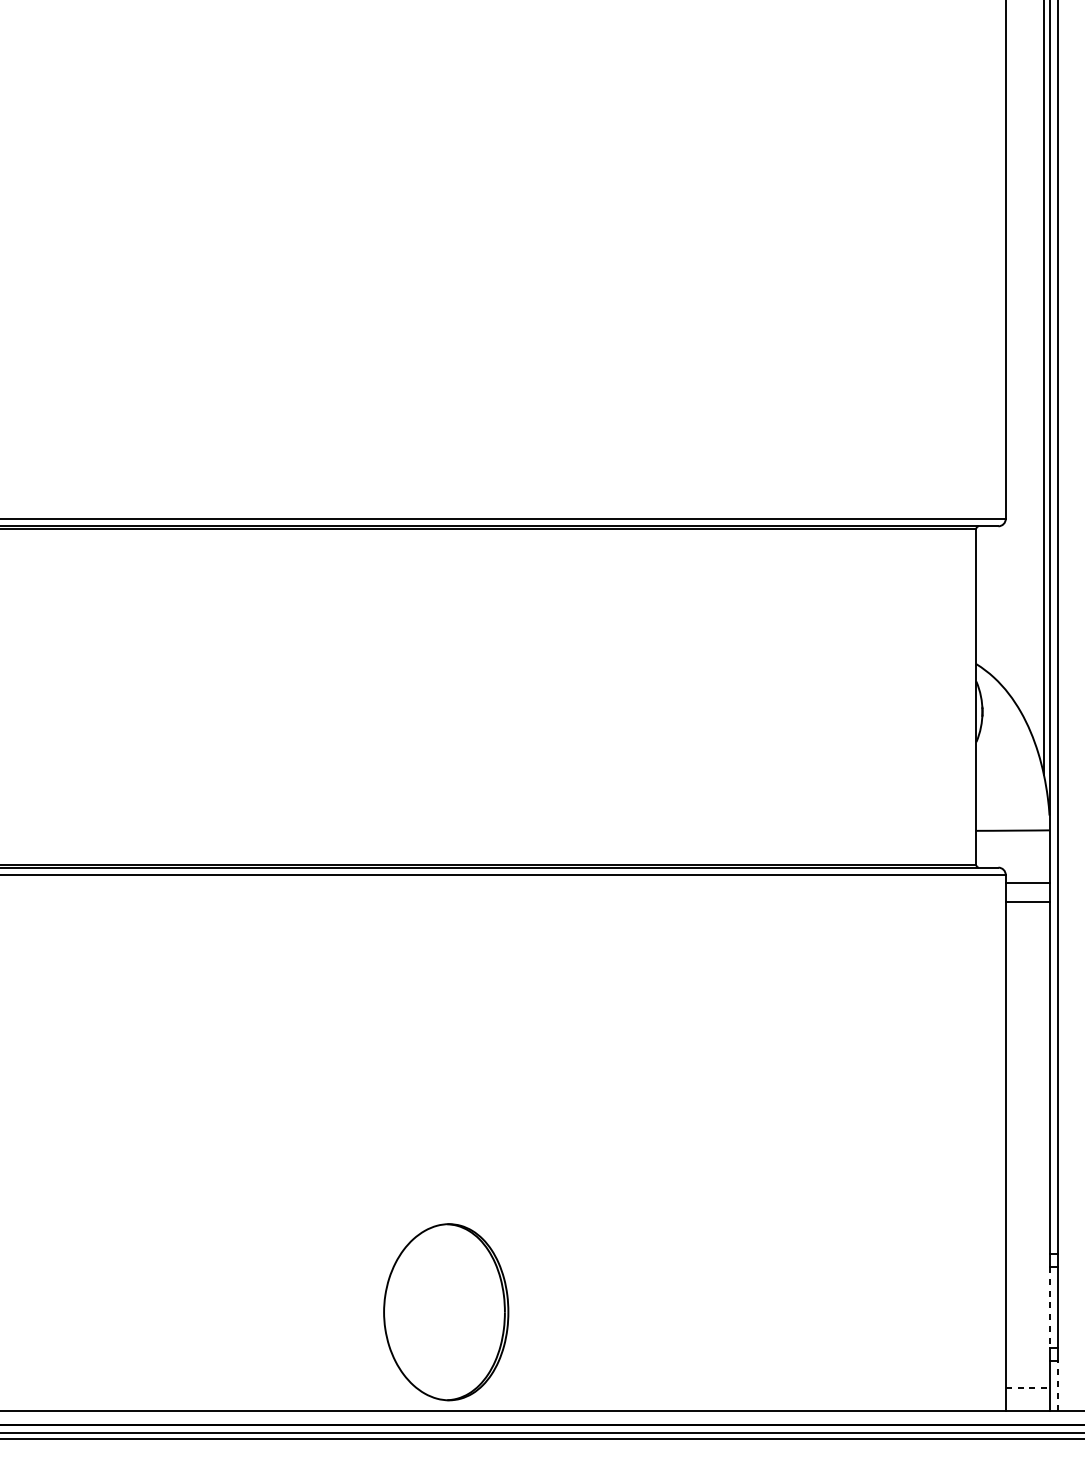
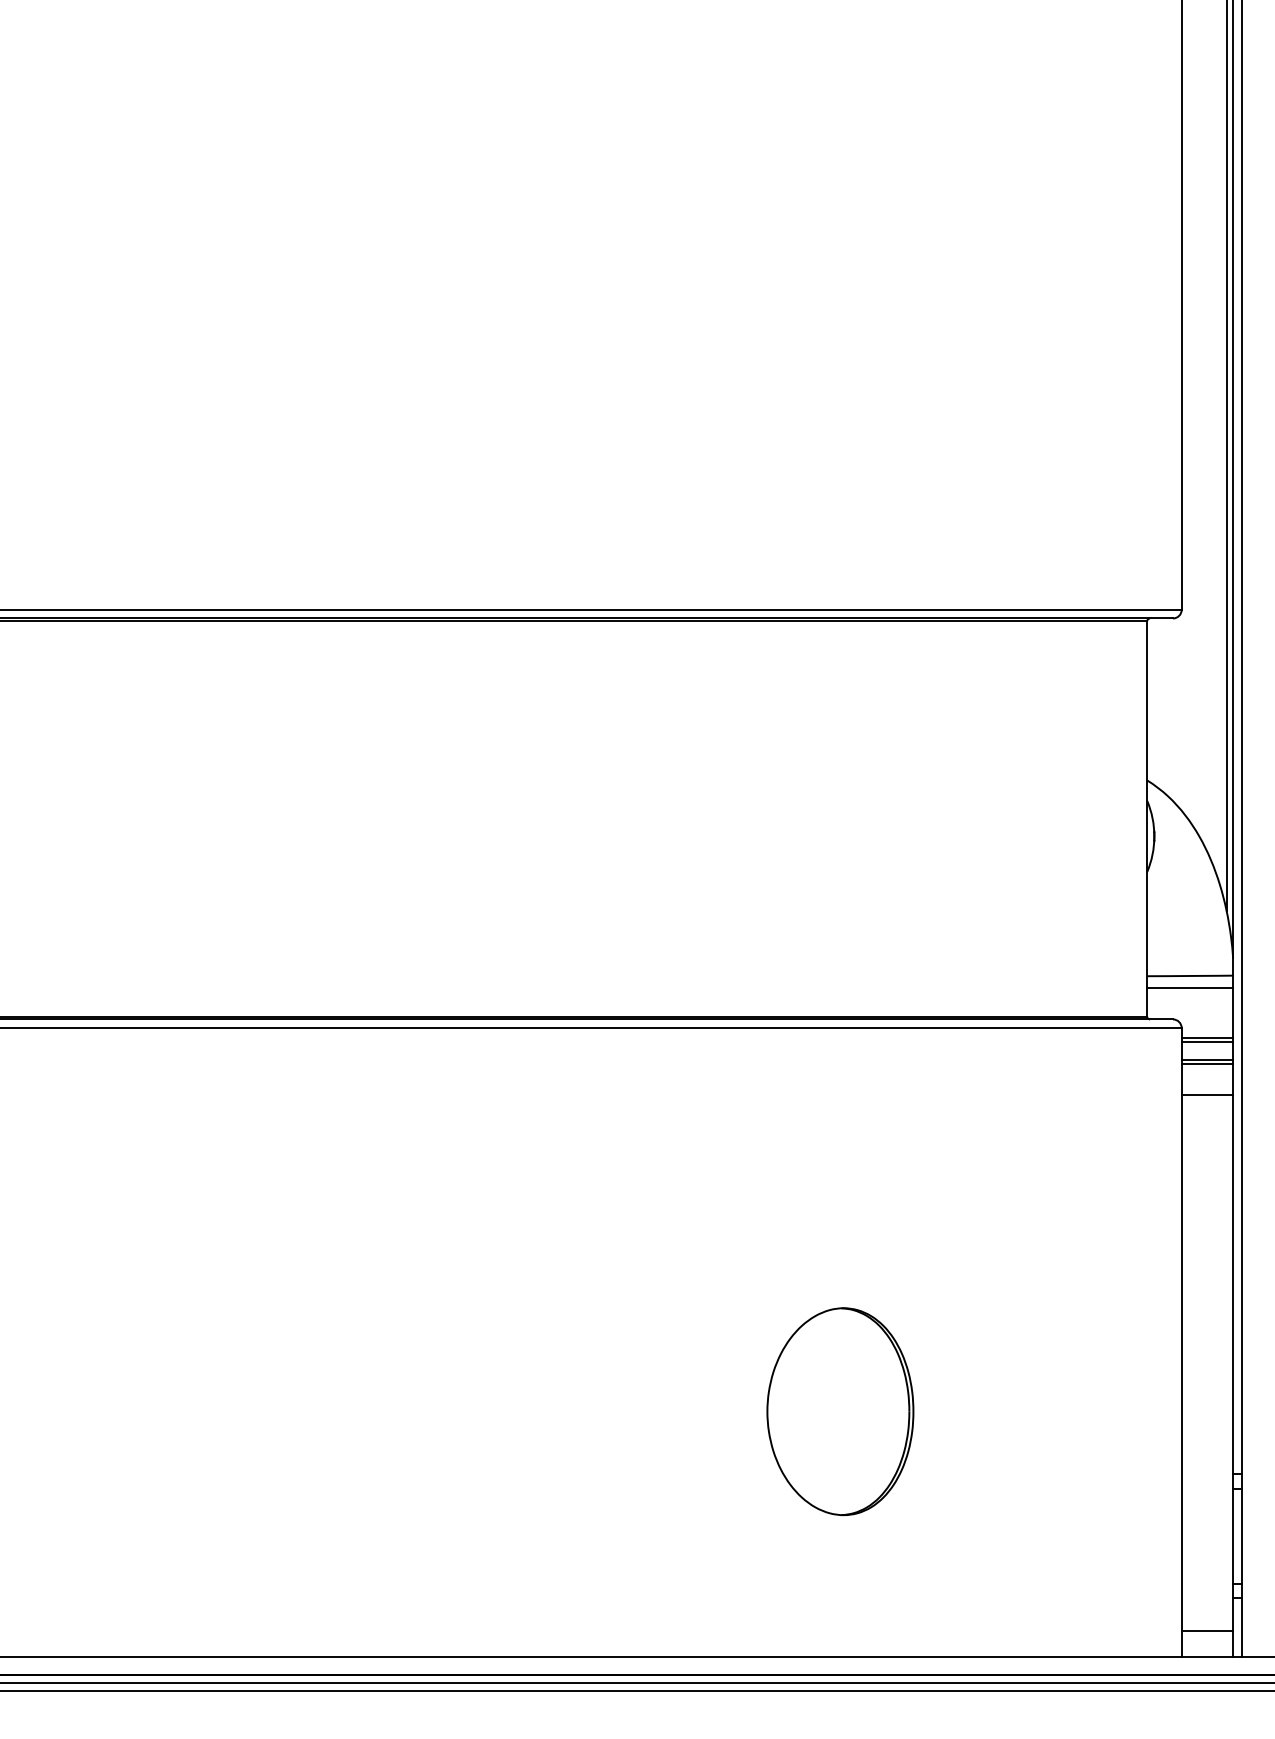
line: (1013, 841) -> (1190, 988), added
line: (1027, 886) -> (1207, 1041), added
line: (1027, 905) -> (1207, 1063), added
line: (1027, 931) -> (1207, 1094), added
line: (1049, 1307) -> (1233, 1536), dashed -> solid
part: (446, 1312) -> (840, 1411), moved
line: (1057, 1385) -> (1242, 1627), dashed -> solid
line: (1027, 1387) -> (1207, 1630), dashed -> solid

